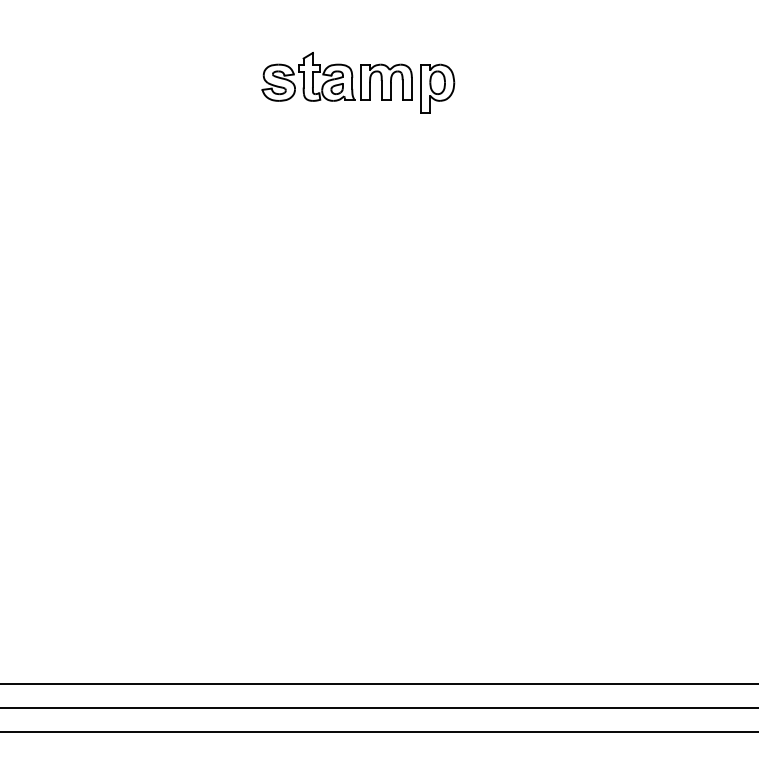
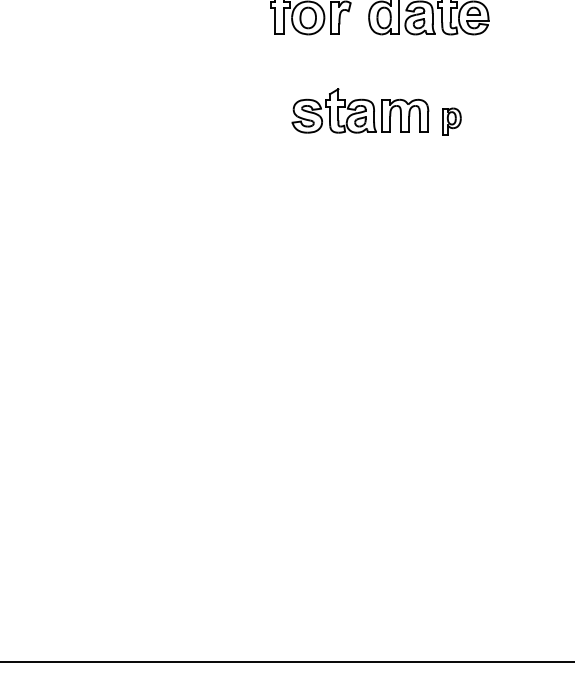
part: (437, 88) -> (451, 121), size x0.6

